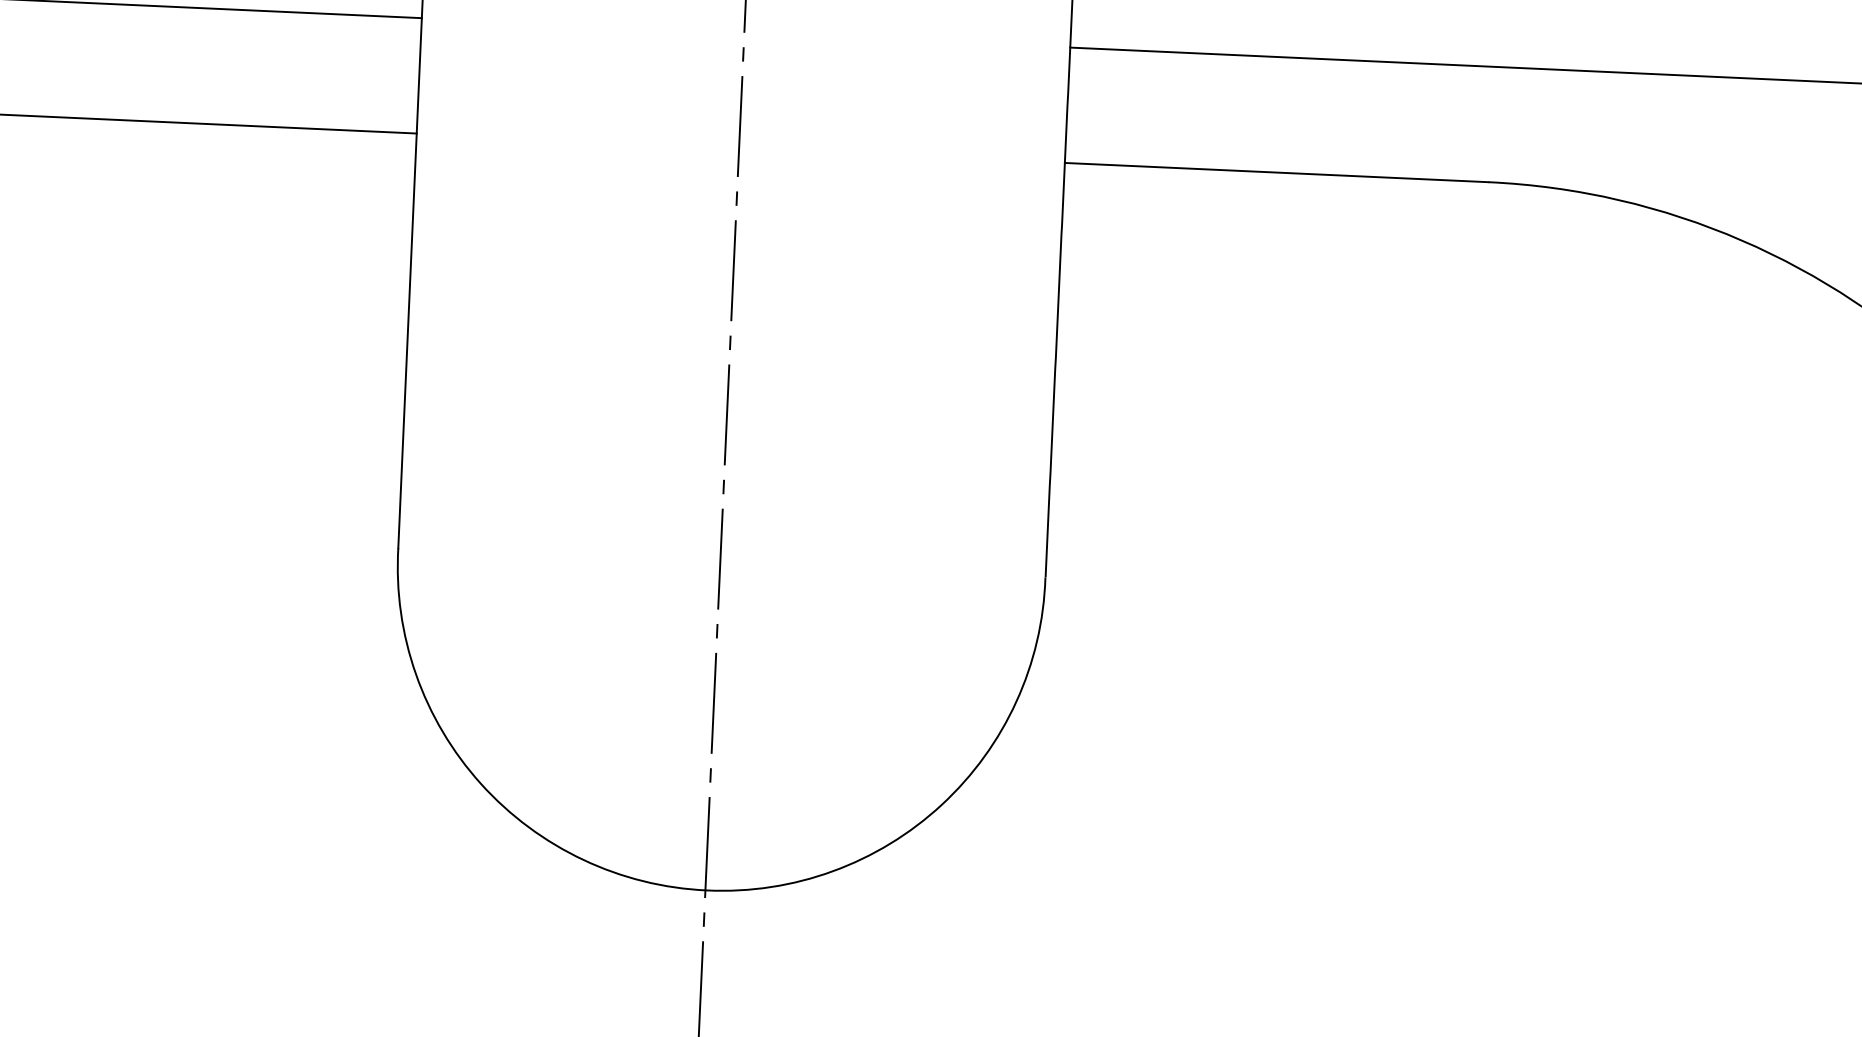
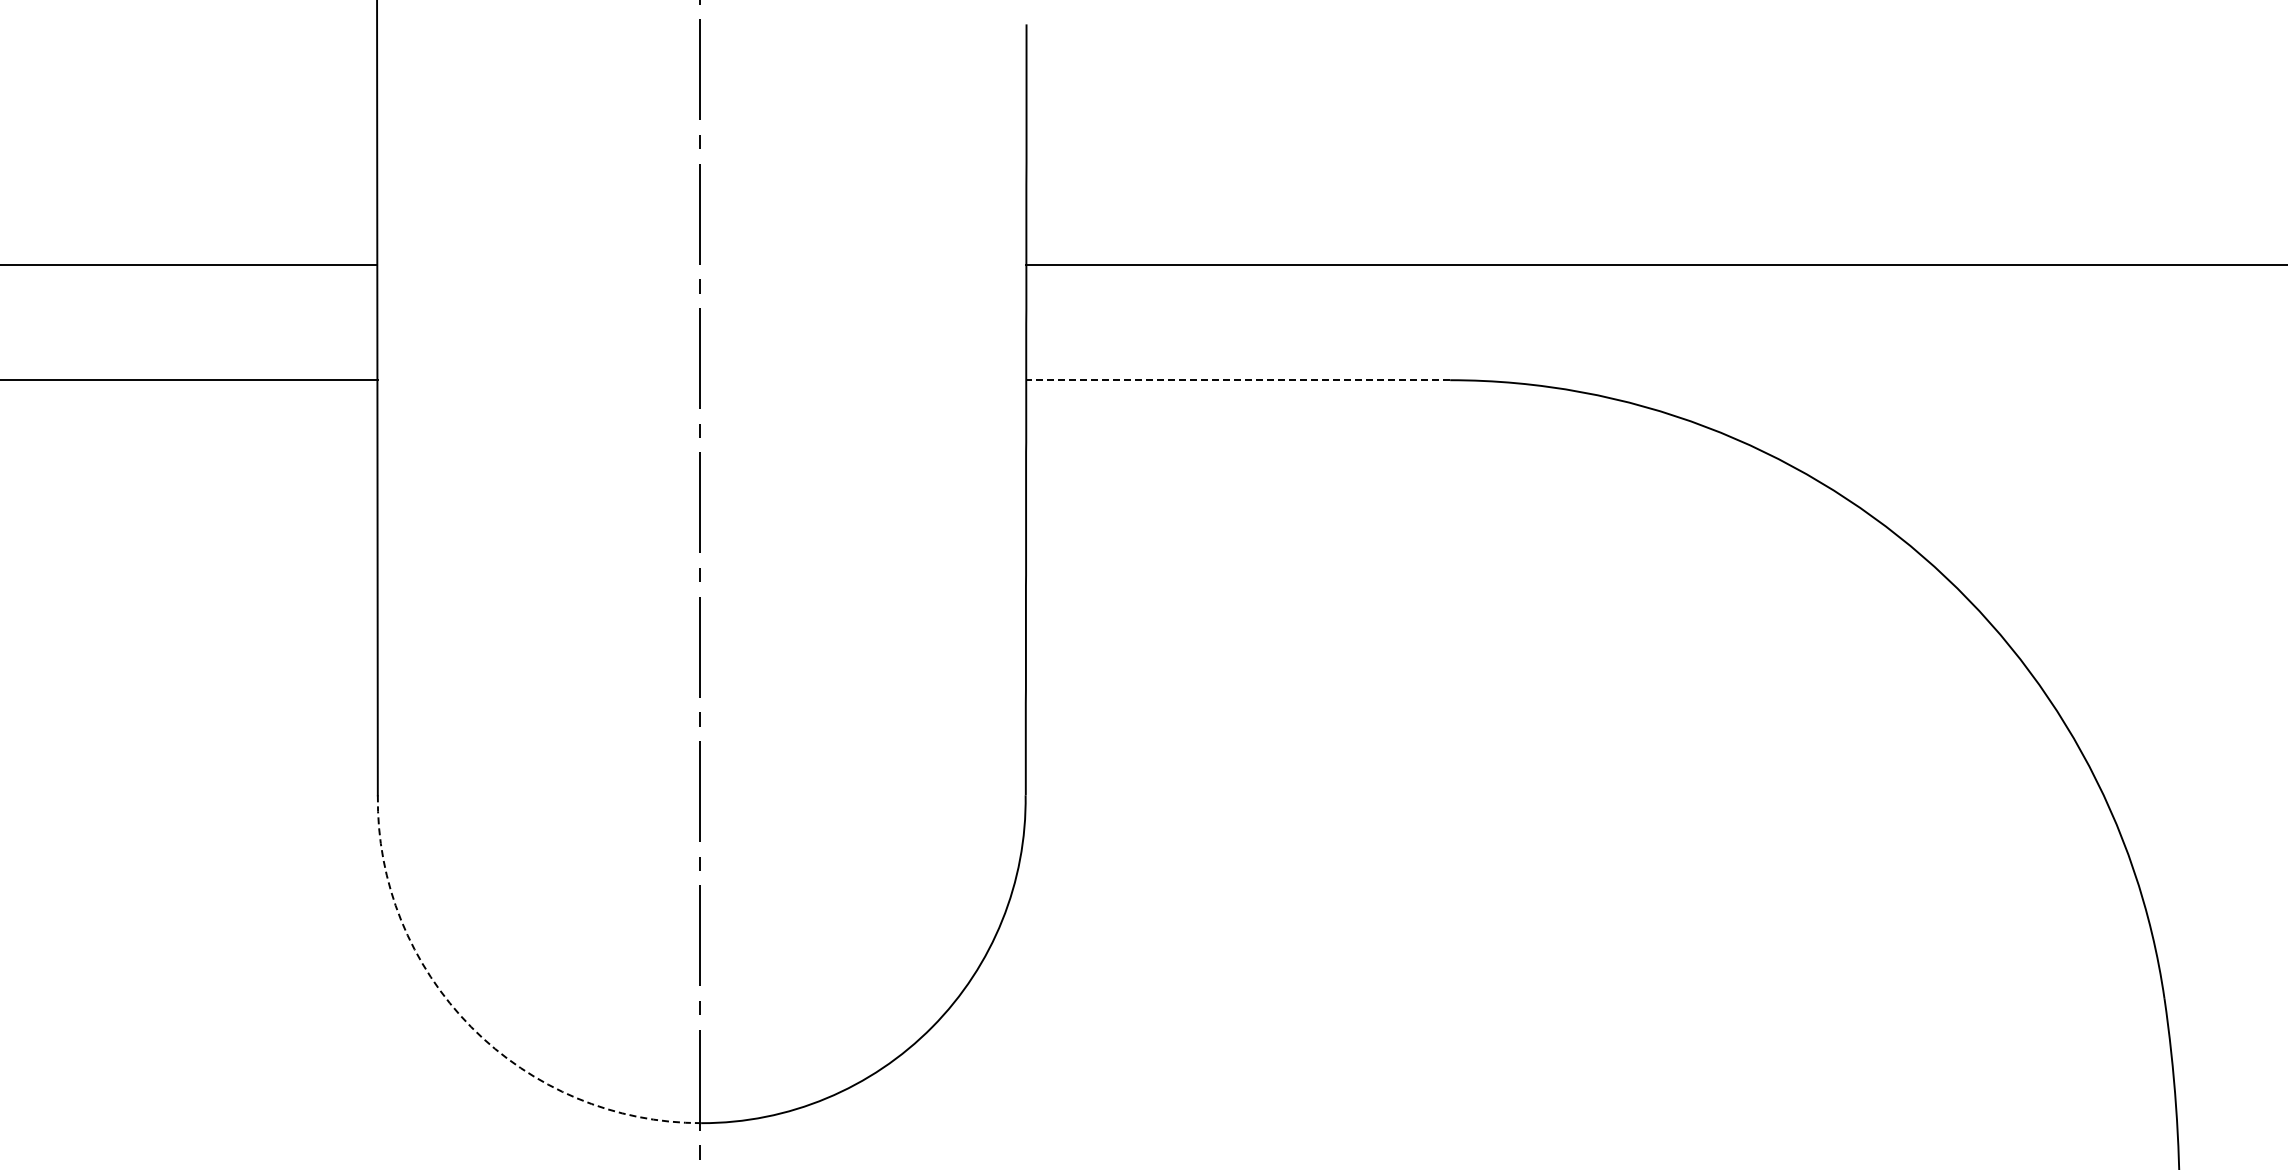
line: (1276, 172) -> (1238, 380), solid -> dashed
arc: (481, 784) -> (471, 1027), solid -> dashed

